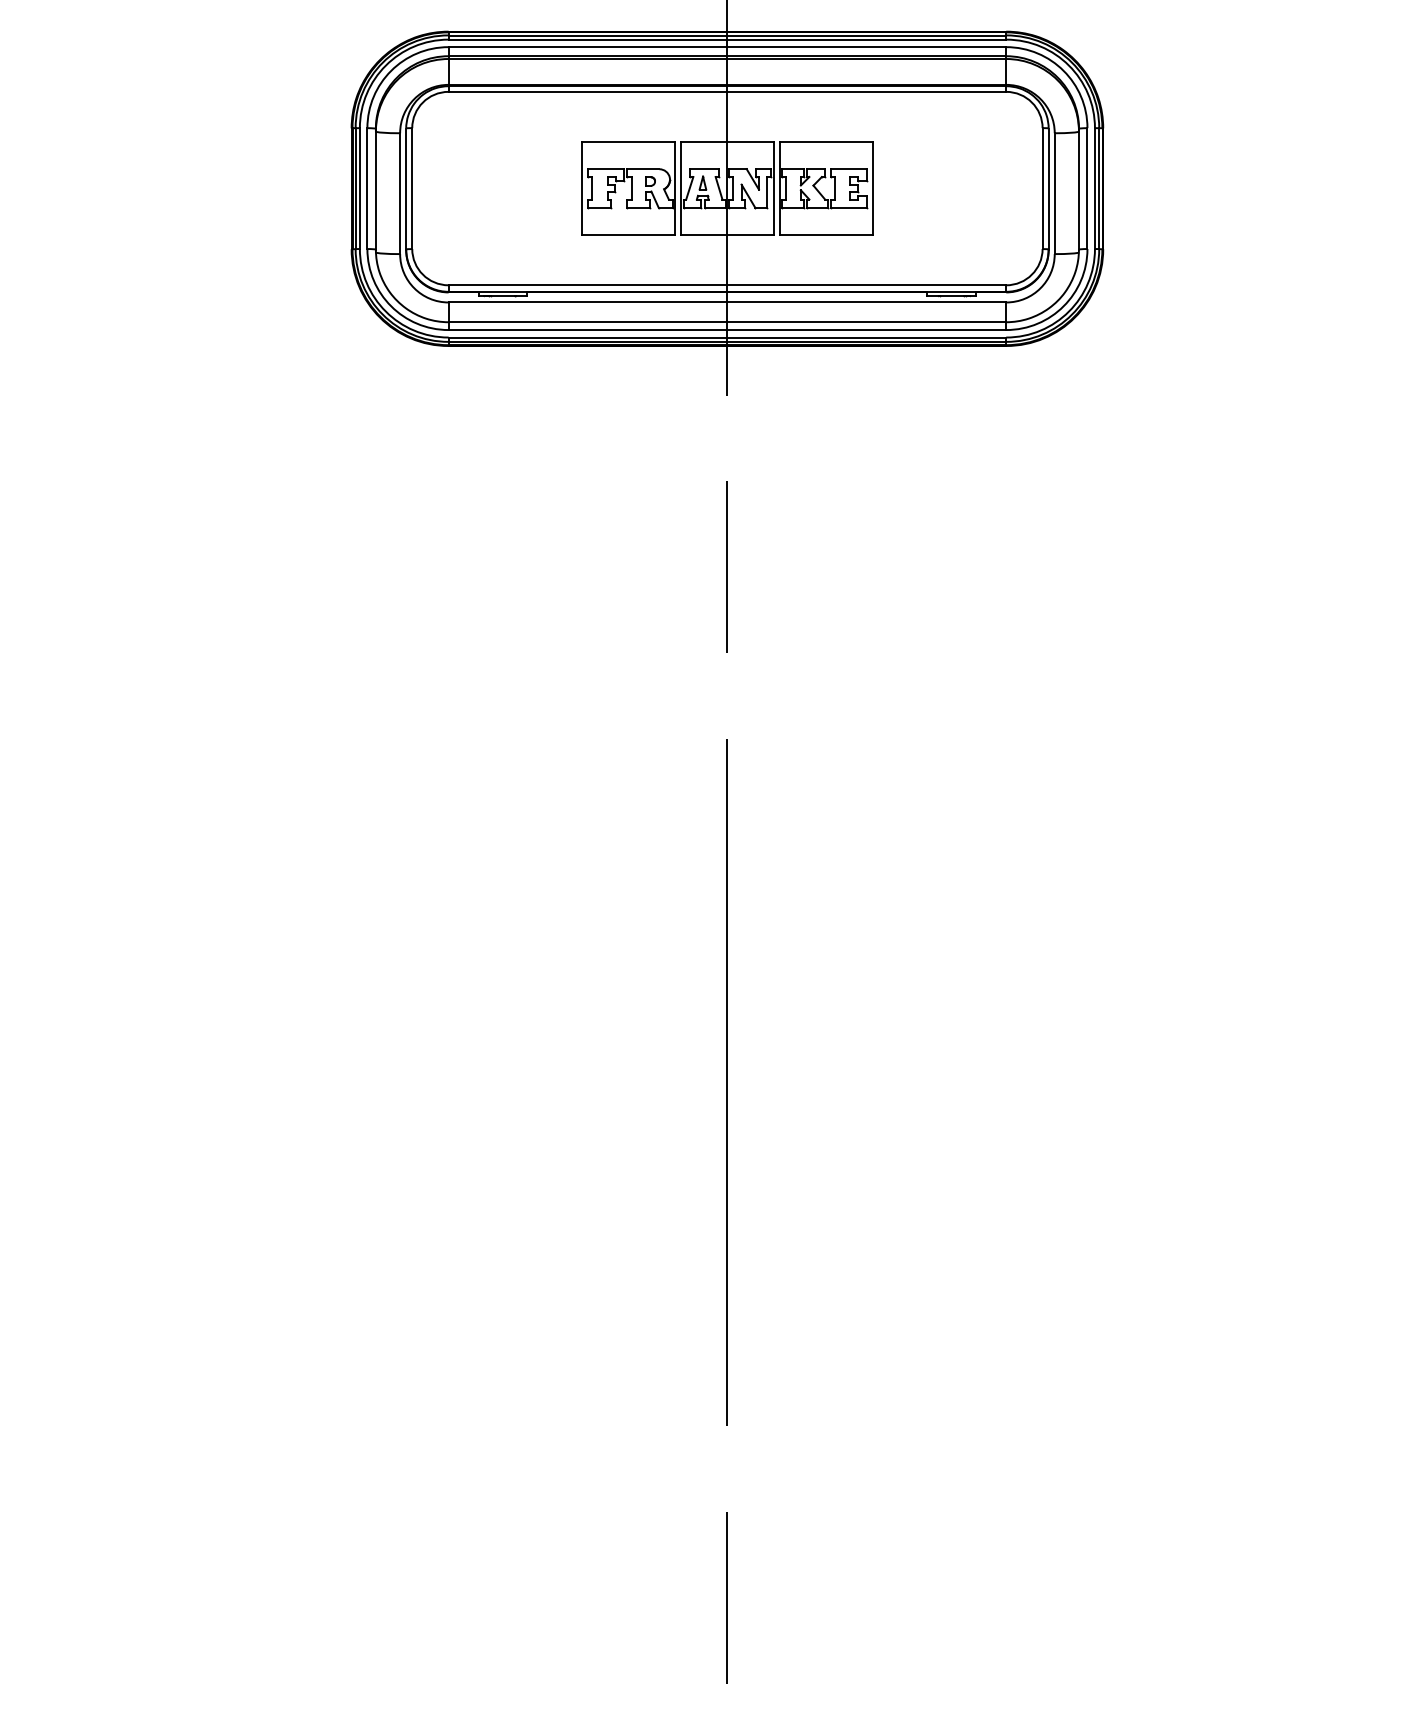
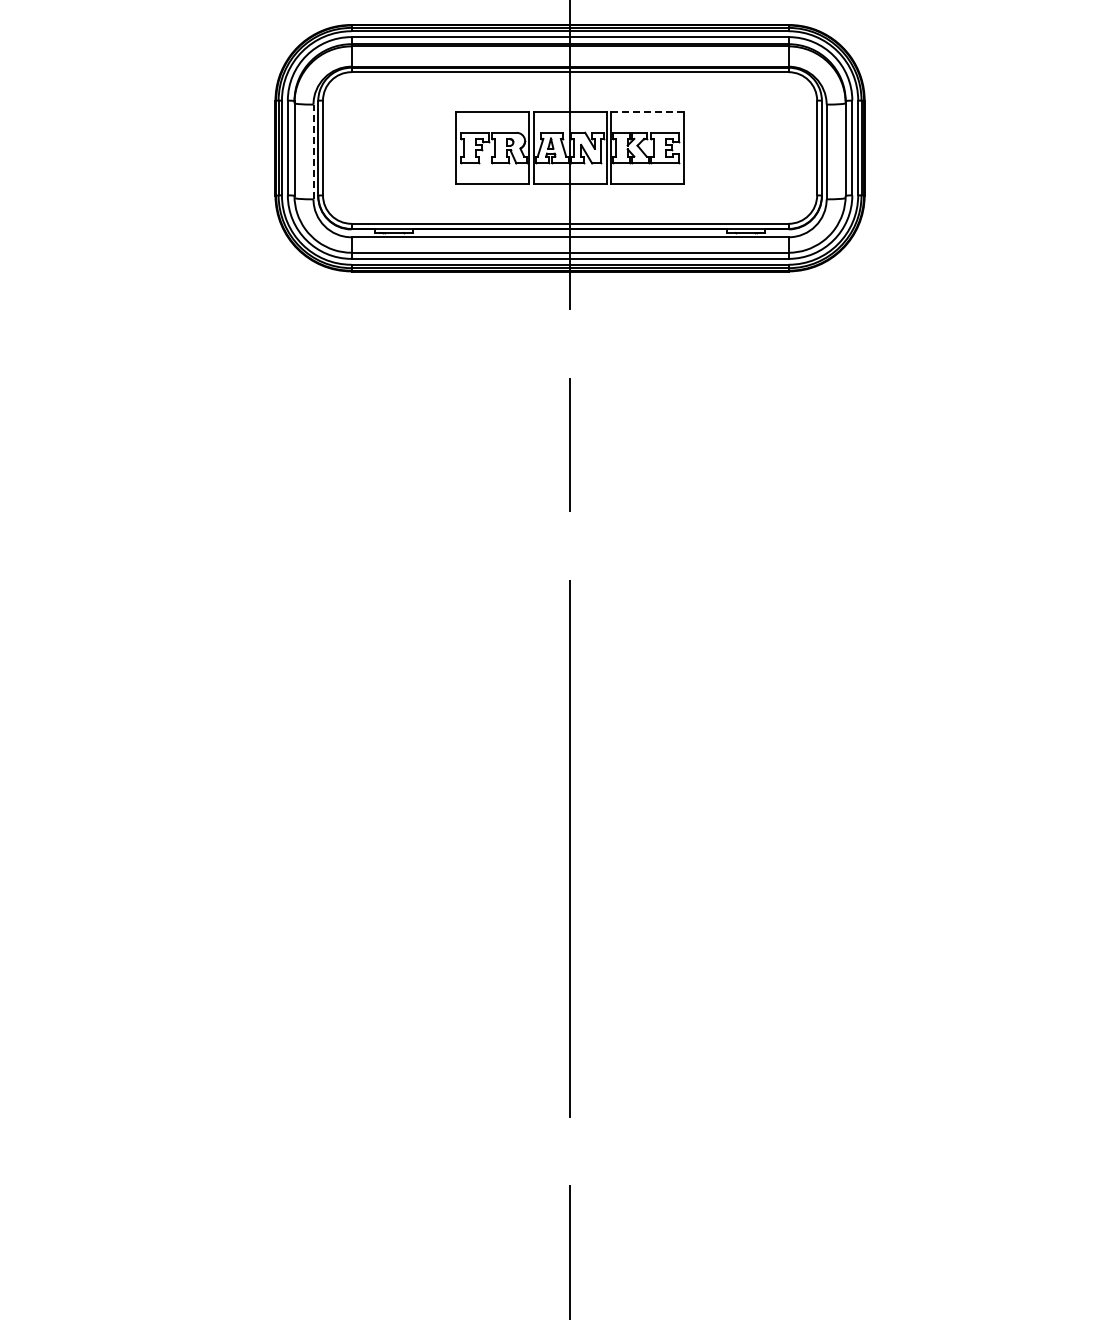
line: (826, 142) -> (647, 111), solid -> dashed
line: (400, 193) -> (313, 151), solid -> dashed

